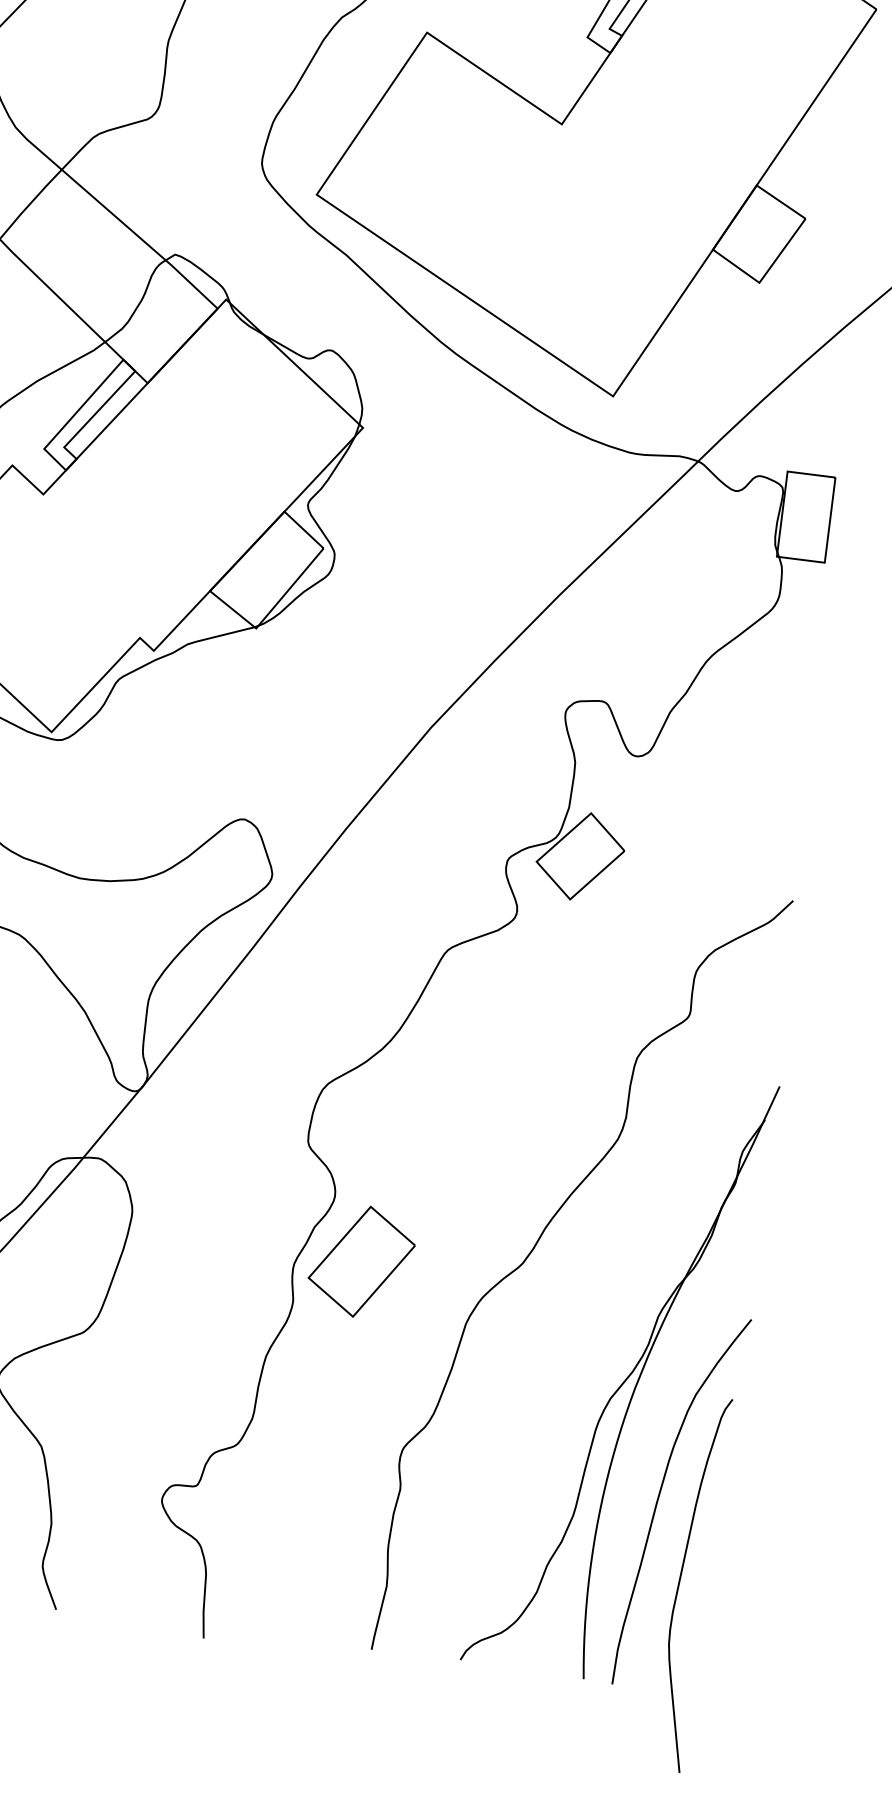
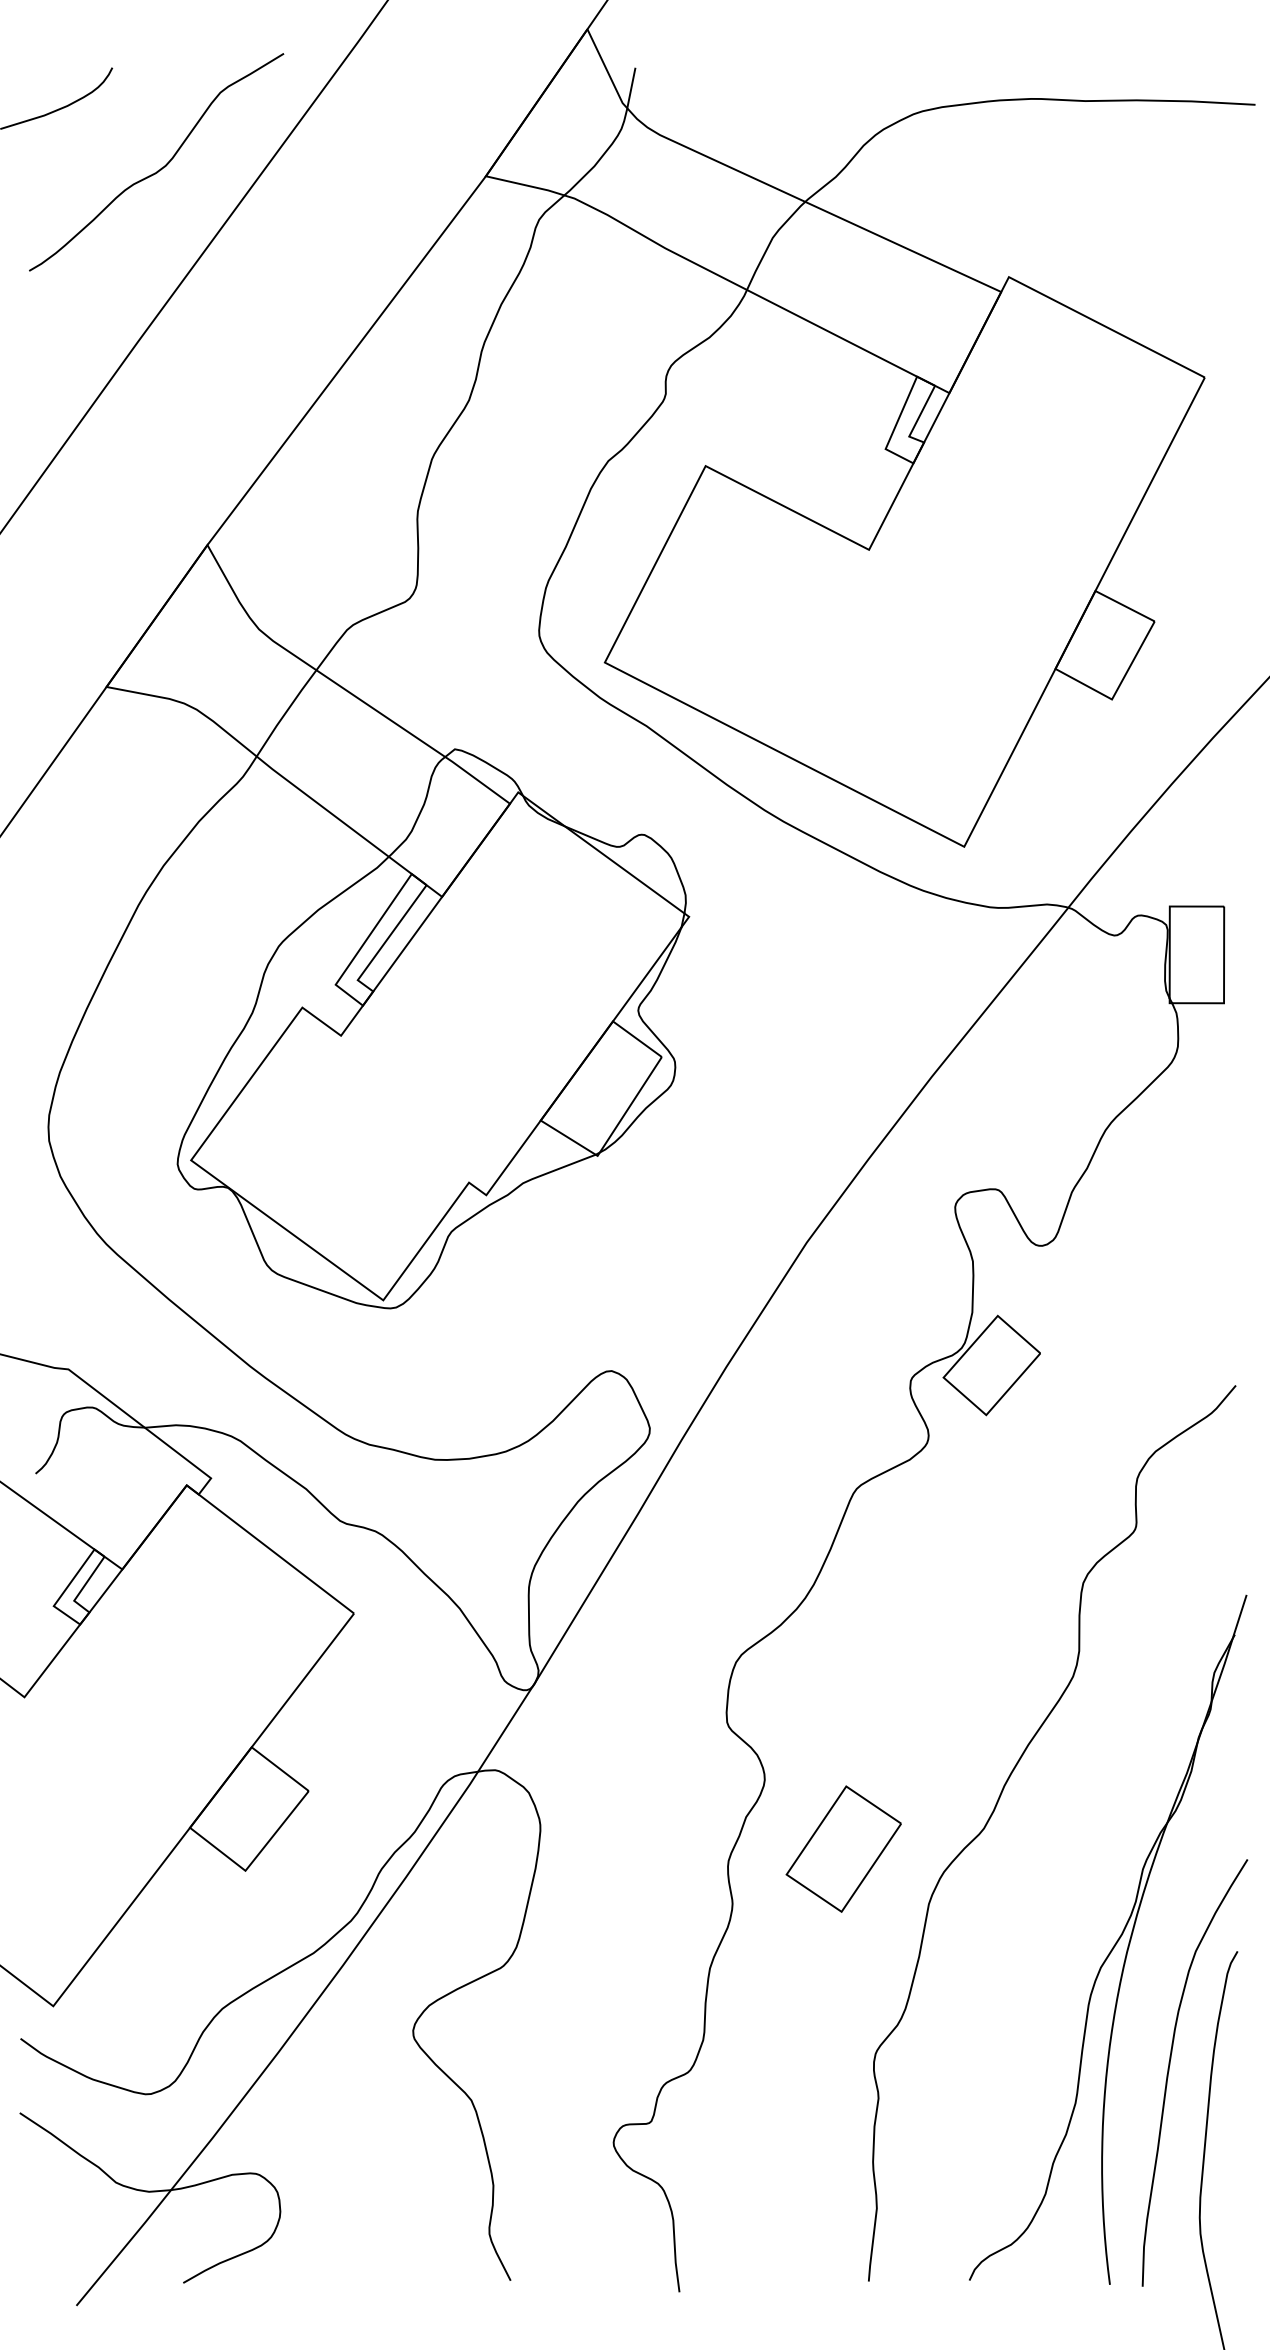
part: (361, 1261) -> (843, 1848), moved

